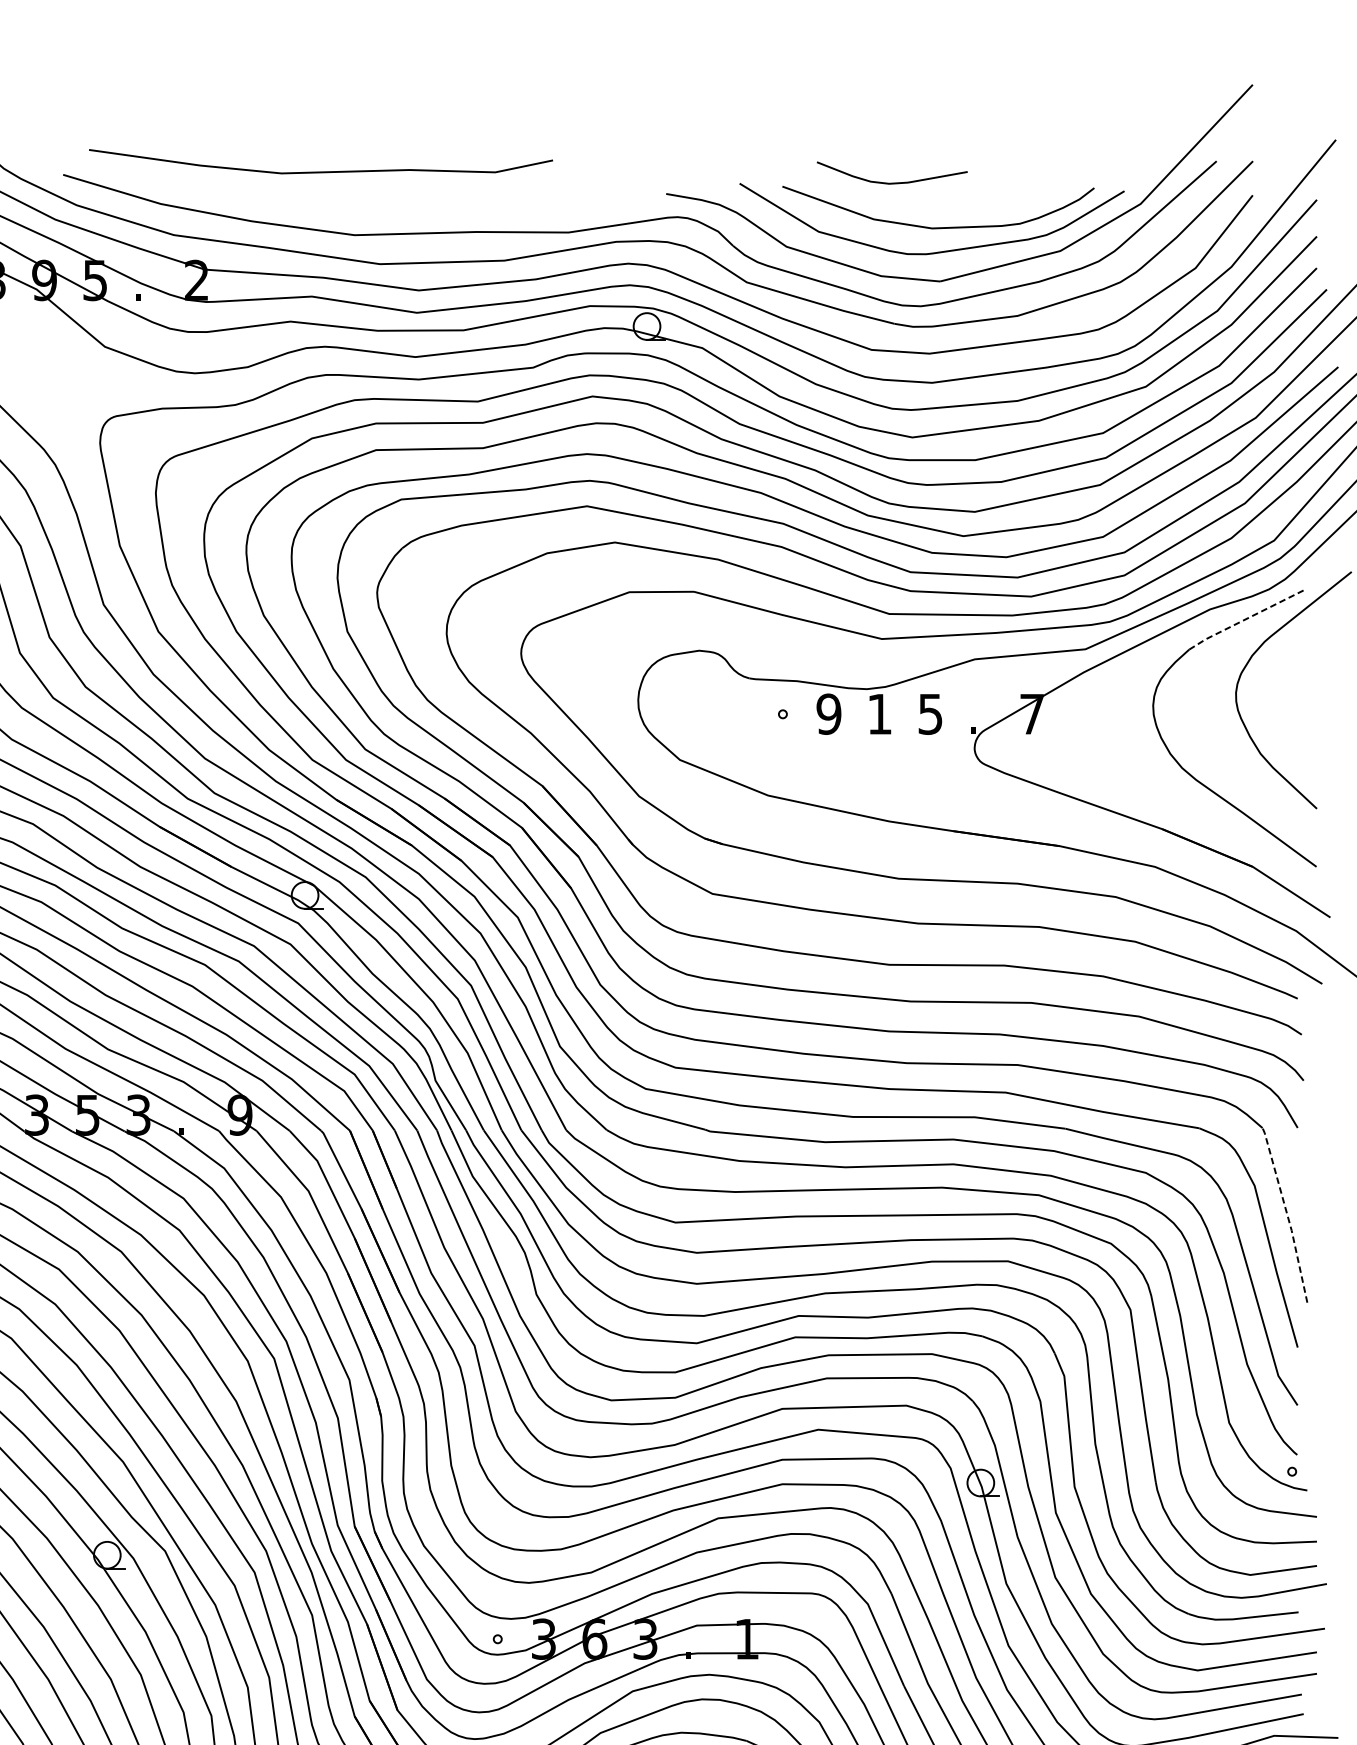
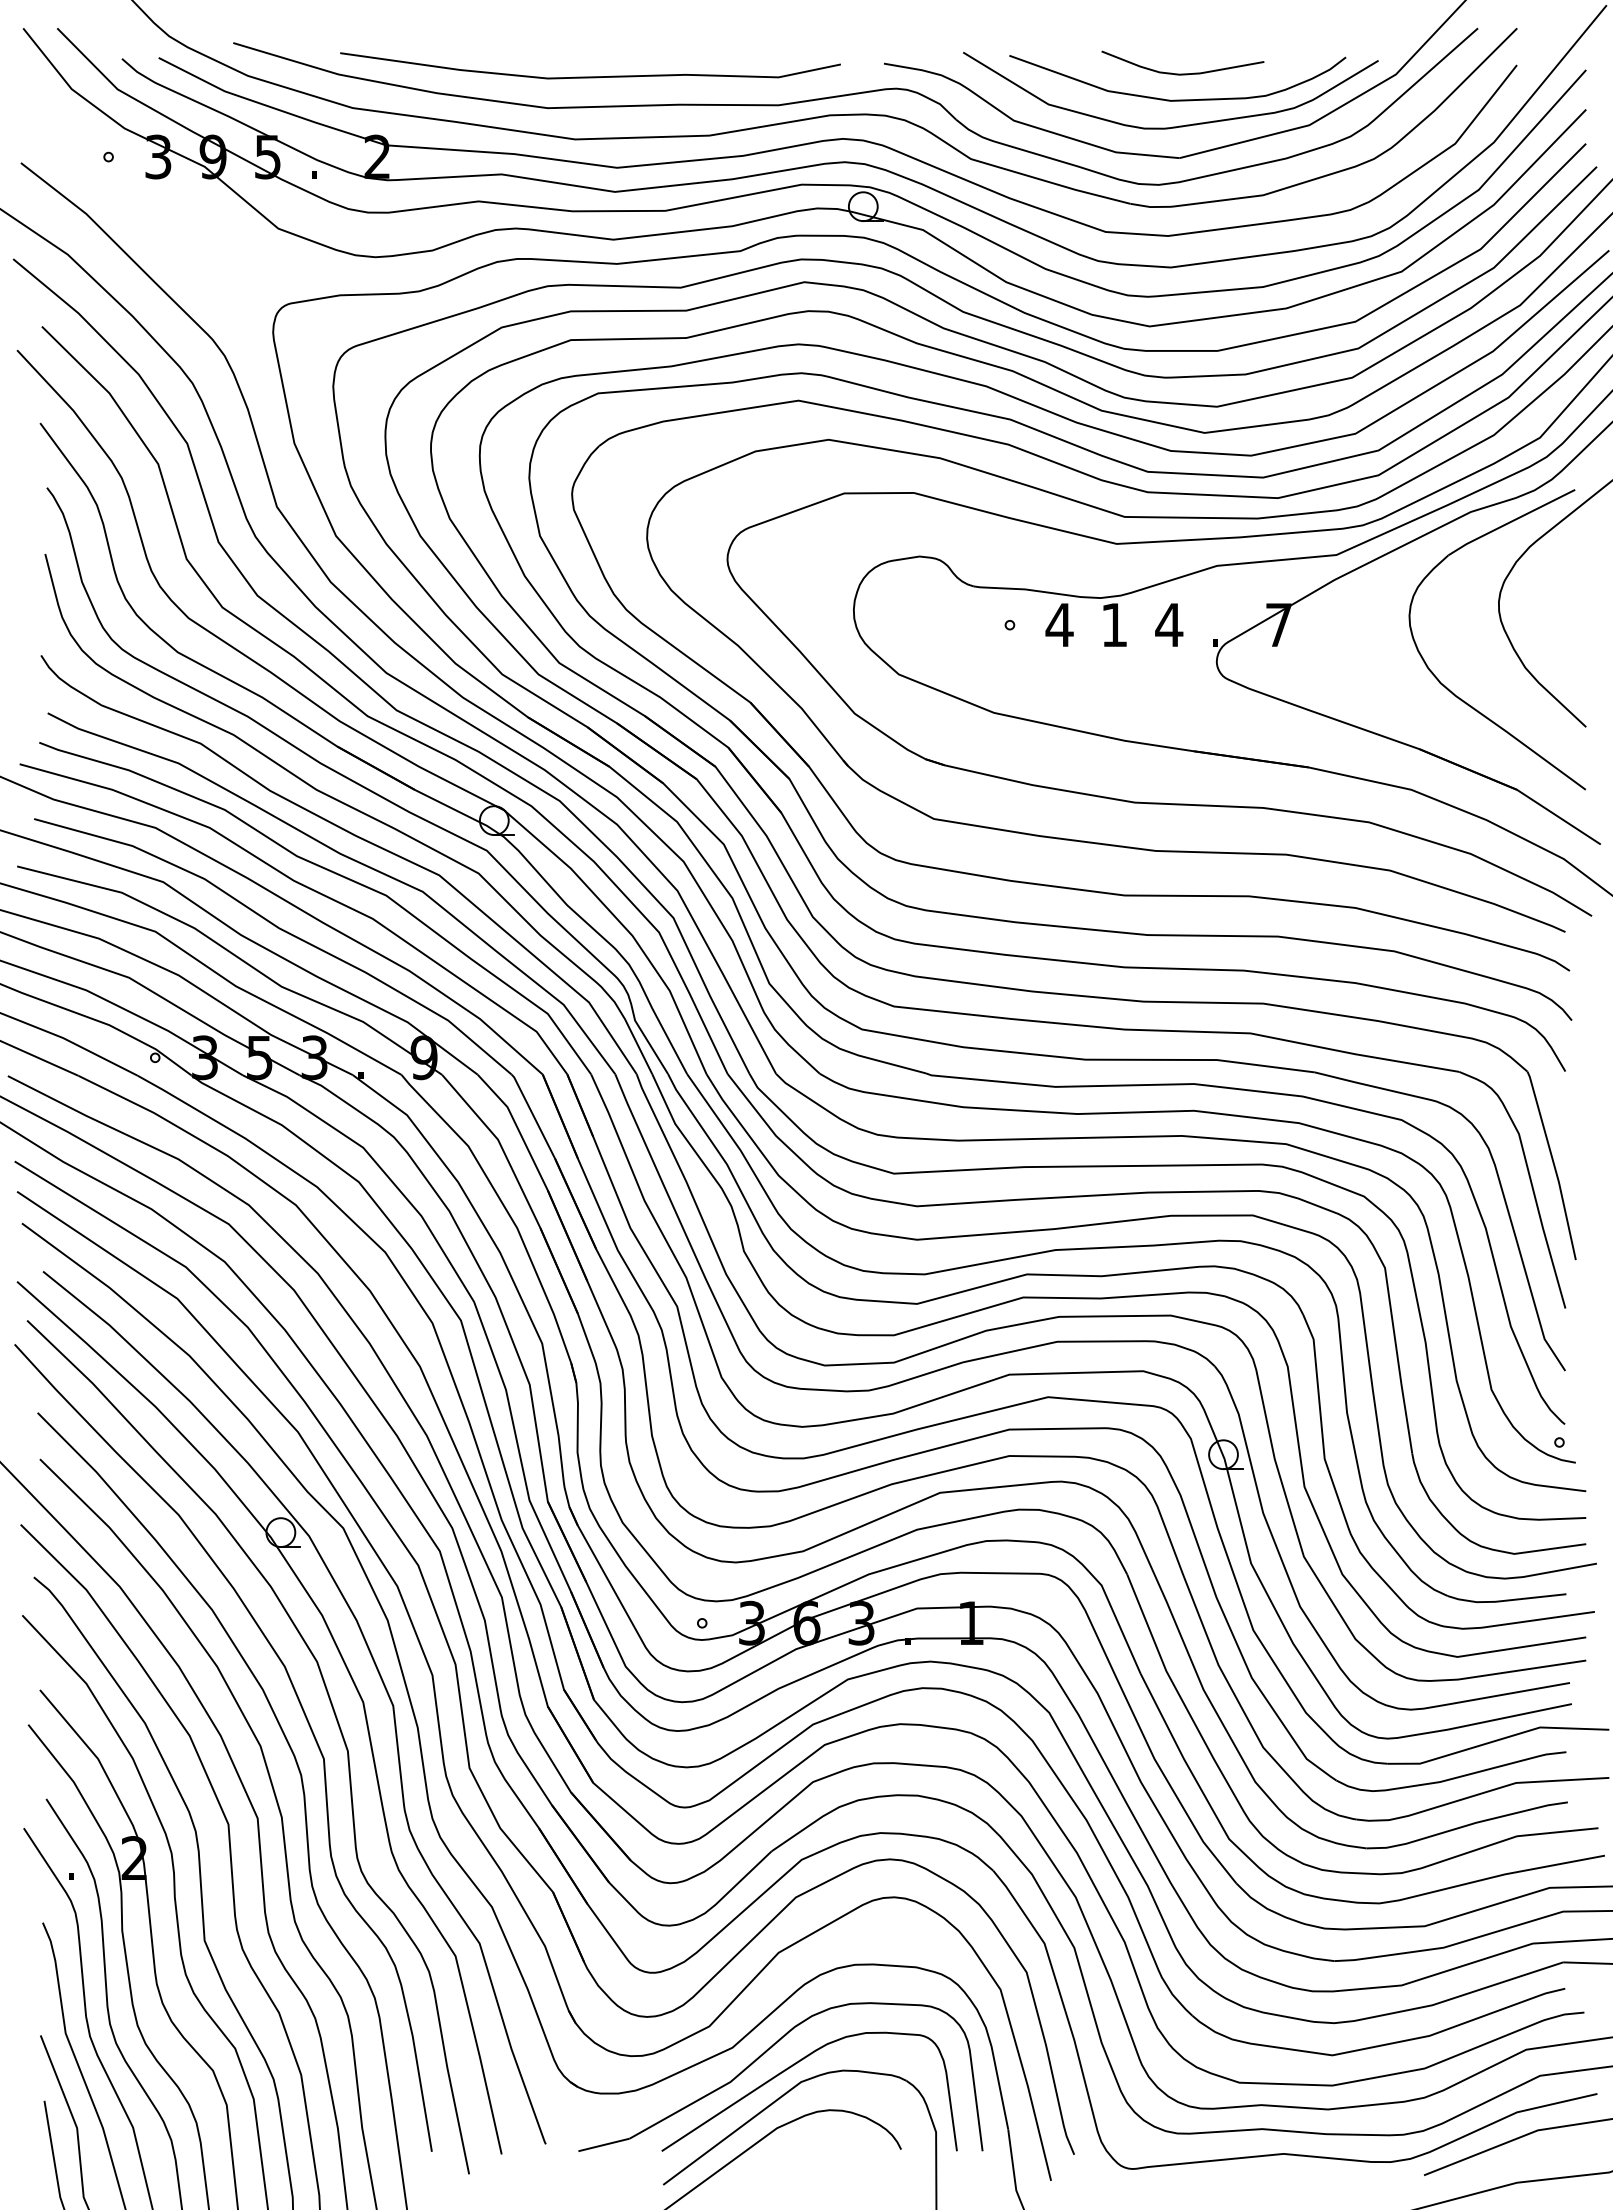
curve: (321, 171) -> (590, 76), moved
curve: (891, 182) -> (1182, 73), moved
line: (1247, 618) -> (1511, 521), dashed -> solid
text: (828, 713) -> (1059, 624), 9 -> 4
text: (930, 714) -> (1169, 625), 5 -> 4
line: (1287, 1214) -> (1554, 1164), dashed -> solid

